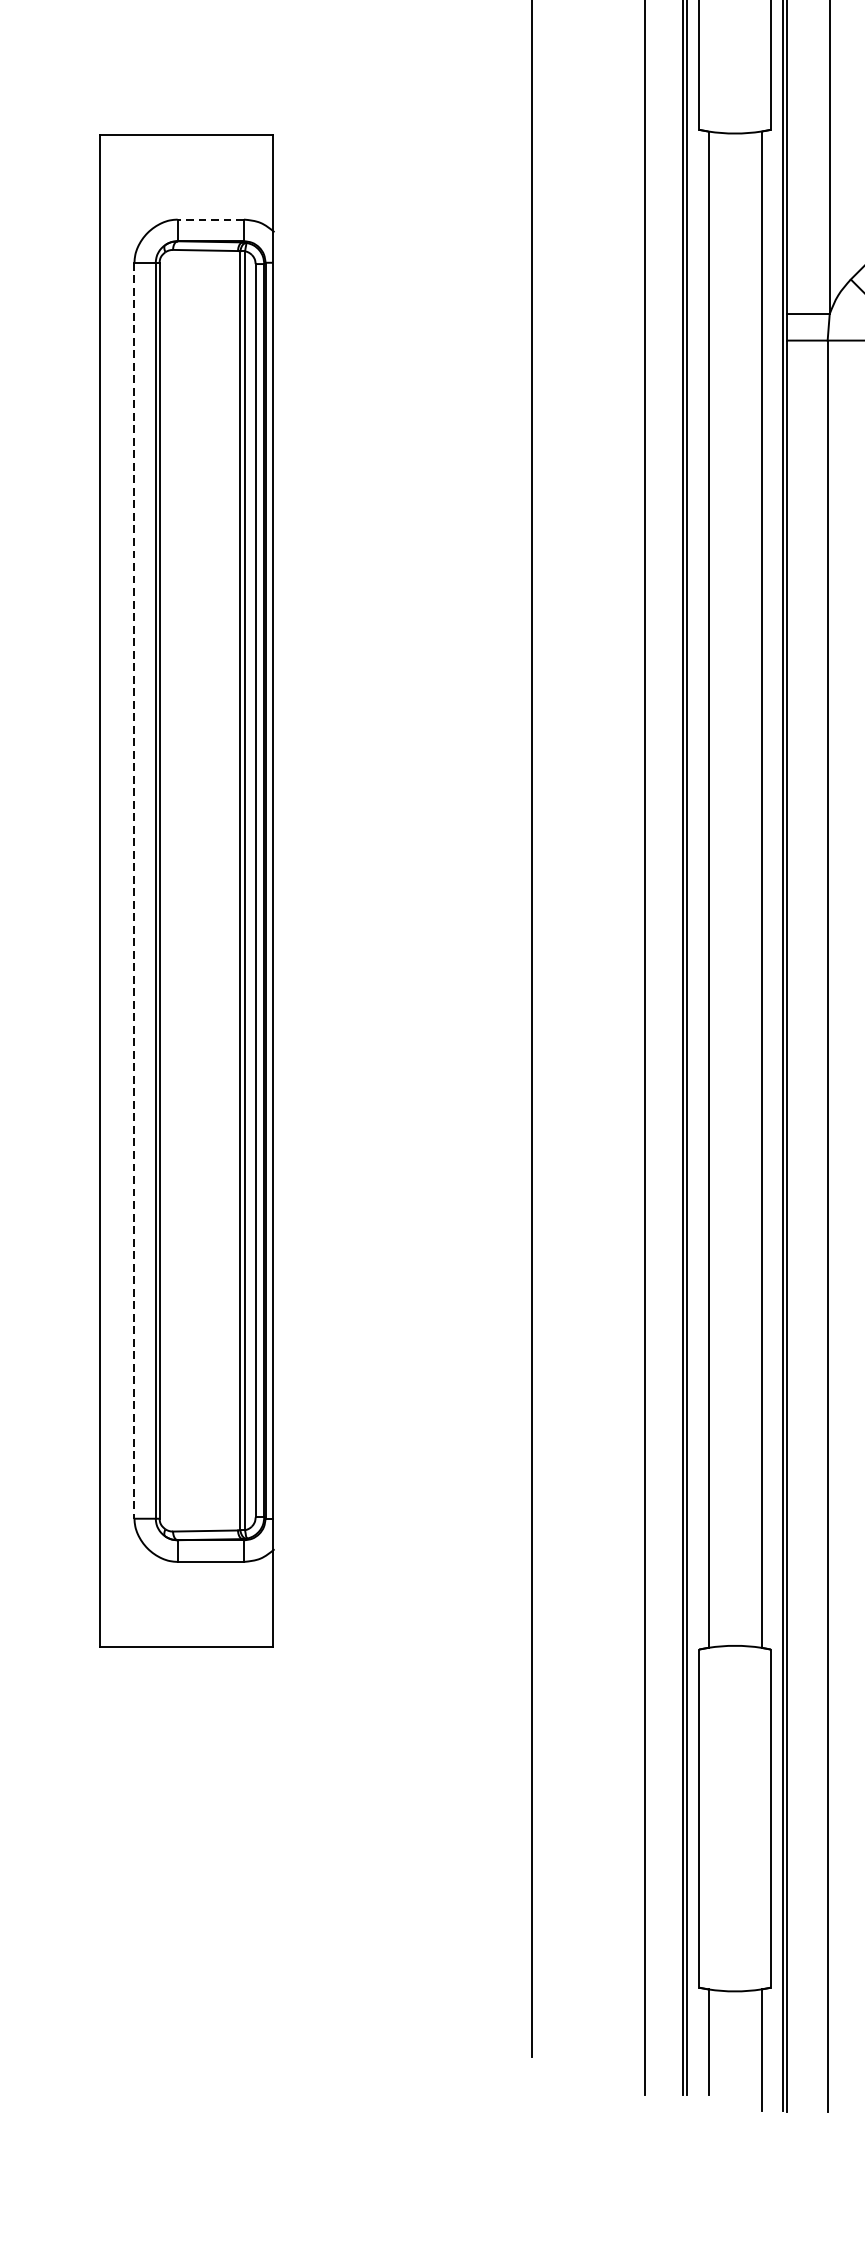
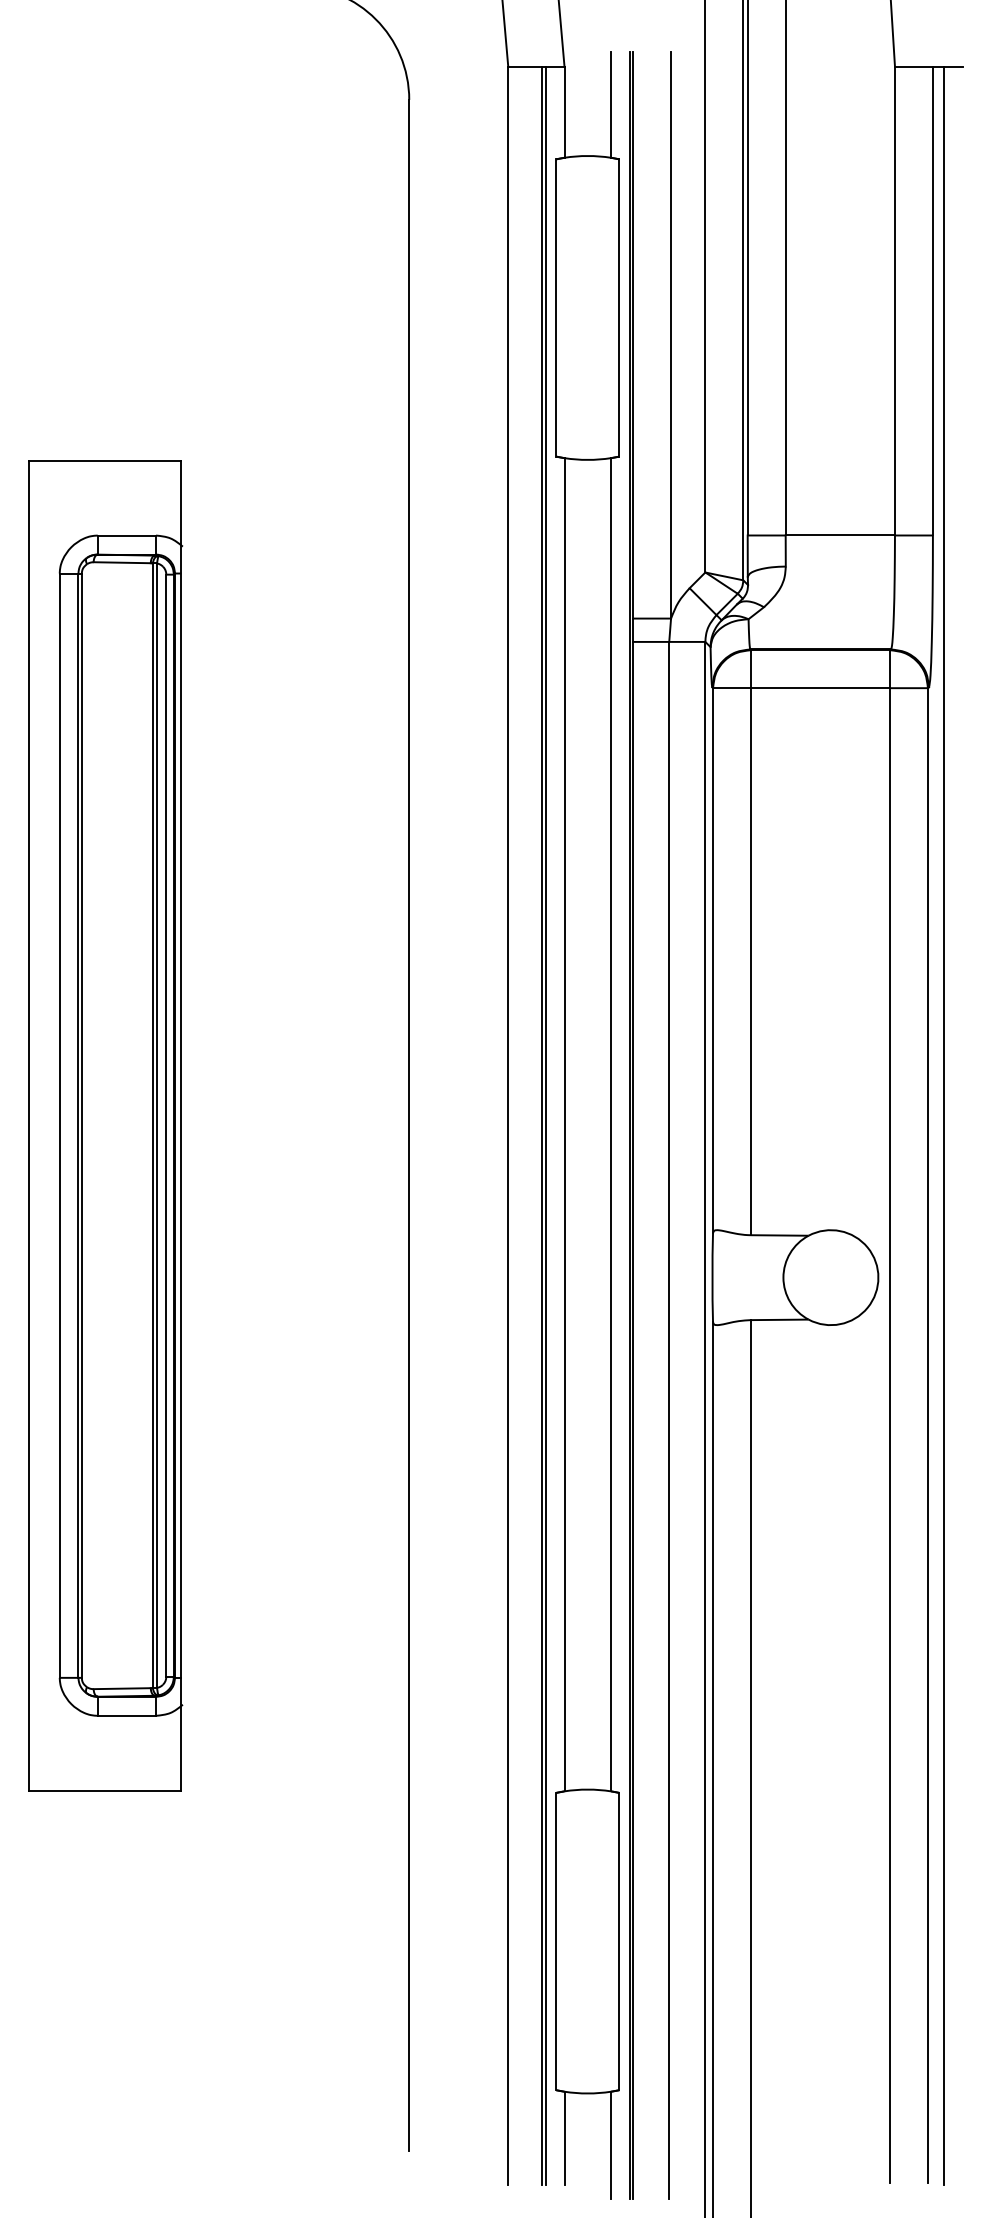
line: (210, 219) -> (126, 535), dashed -> solid
line: (134, 891) -> (59, 1126), dashed -> solid

